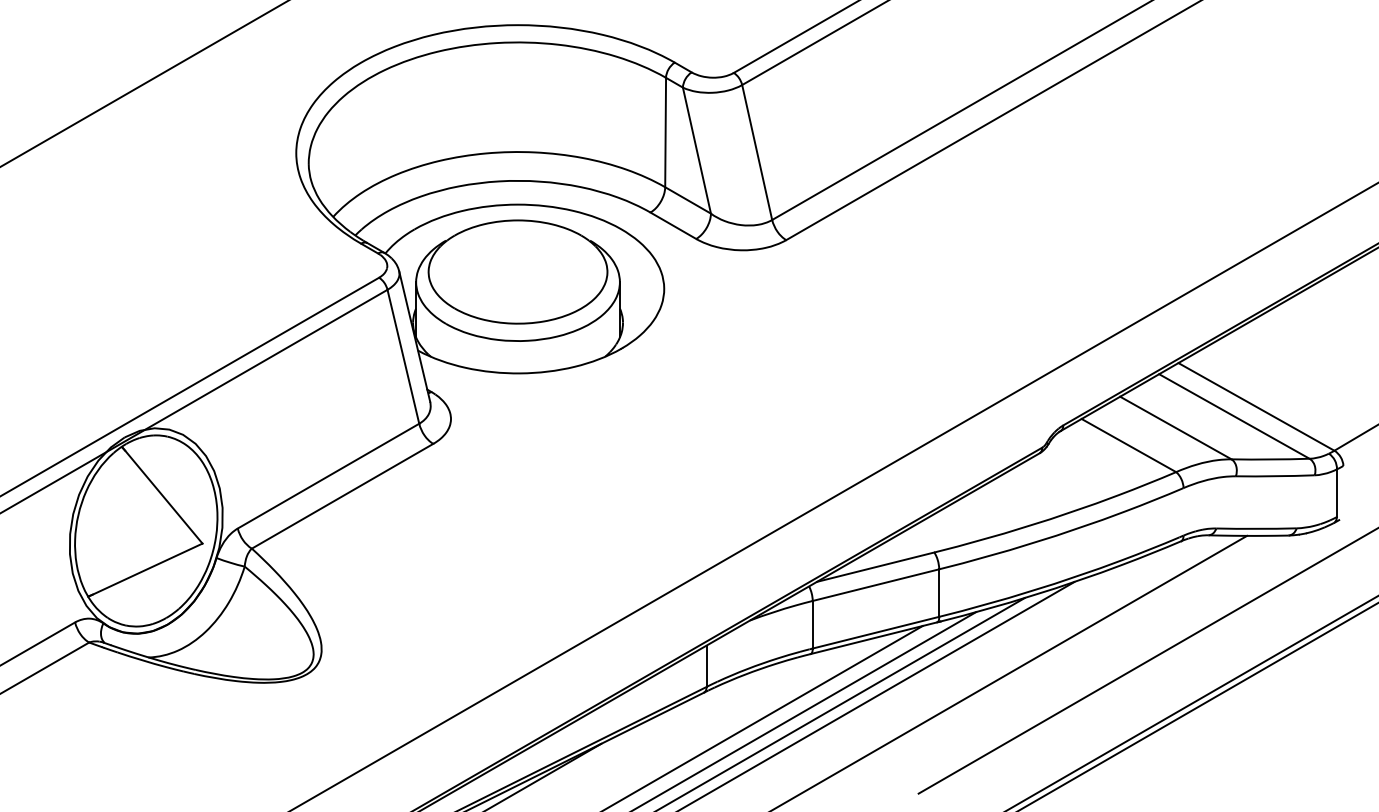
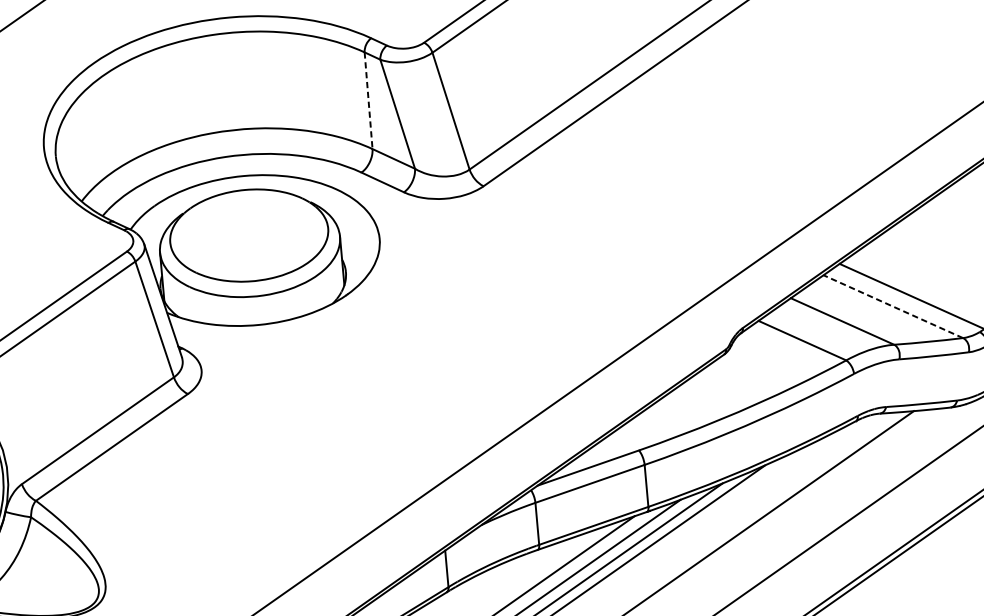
line: (665, 132) -> (368, 100), solid -> dashed
line: (1233, 416) -> (892, 306), solid -> dashed

